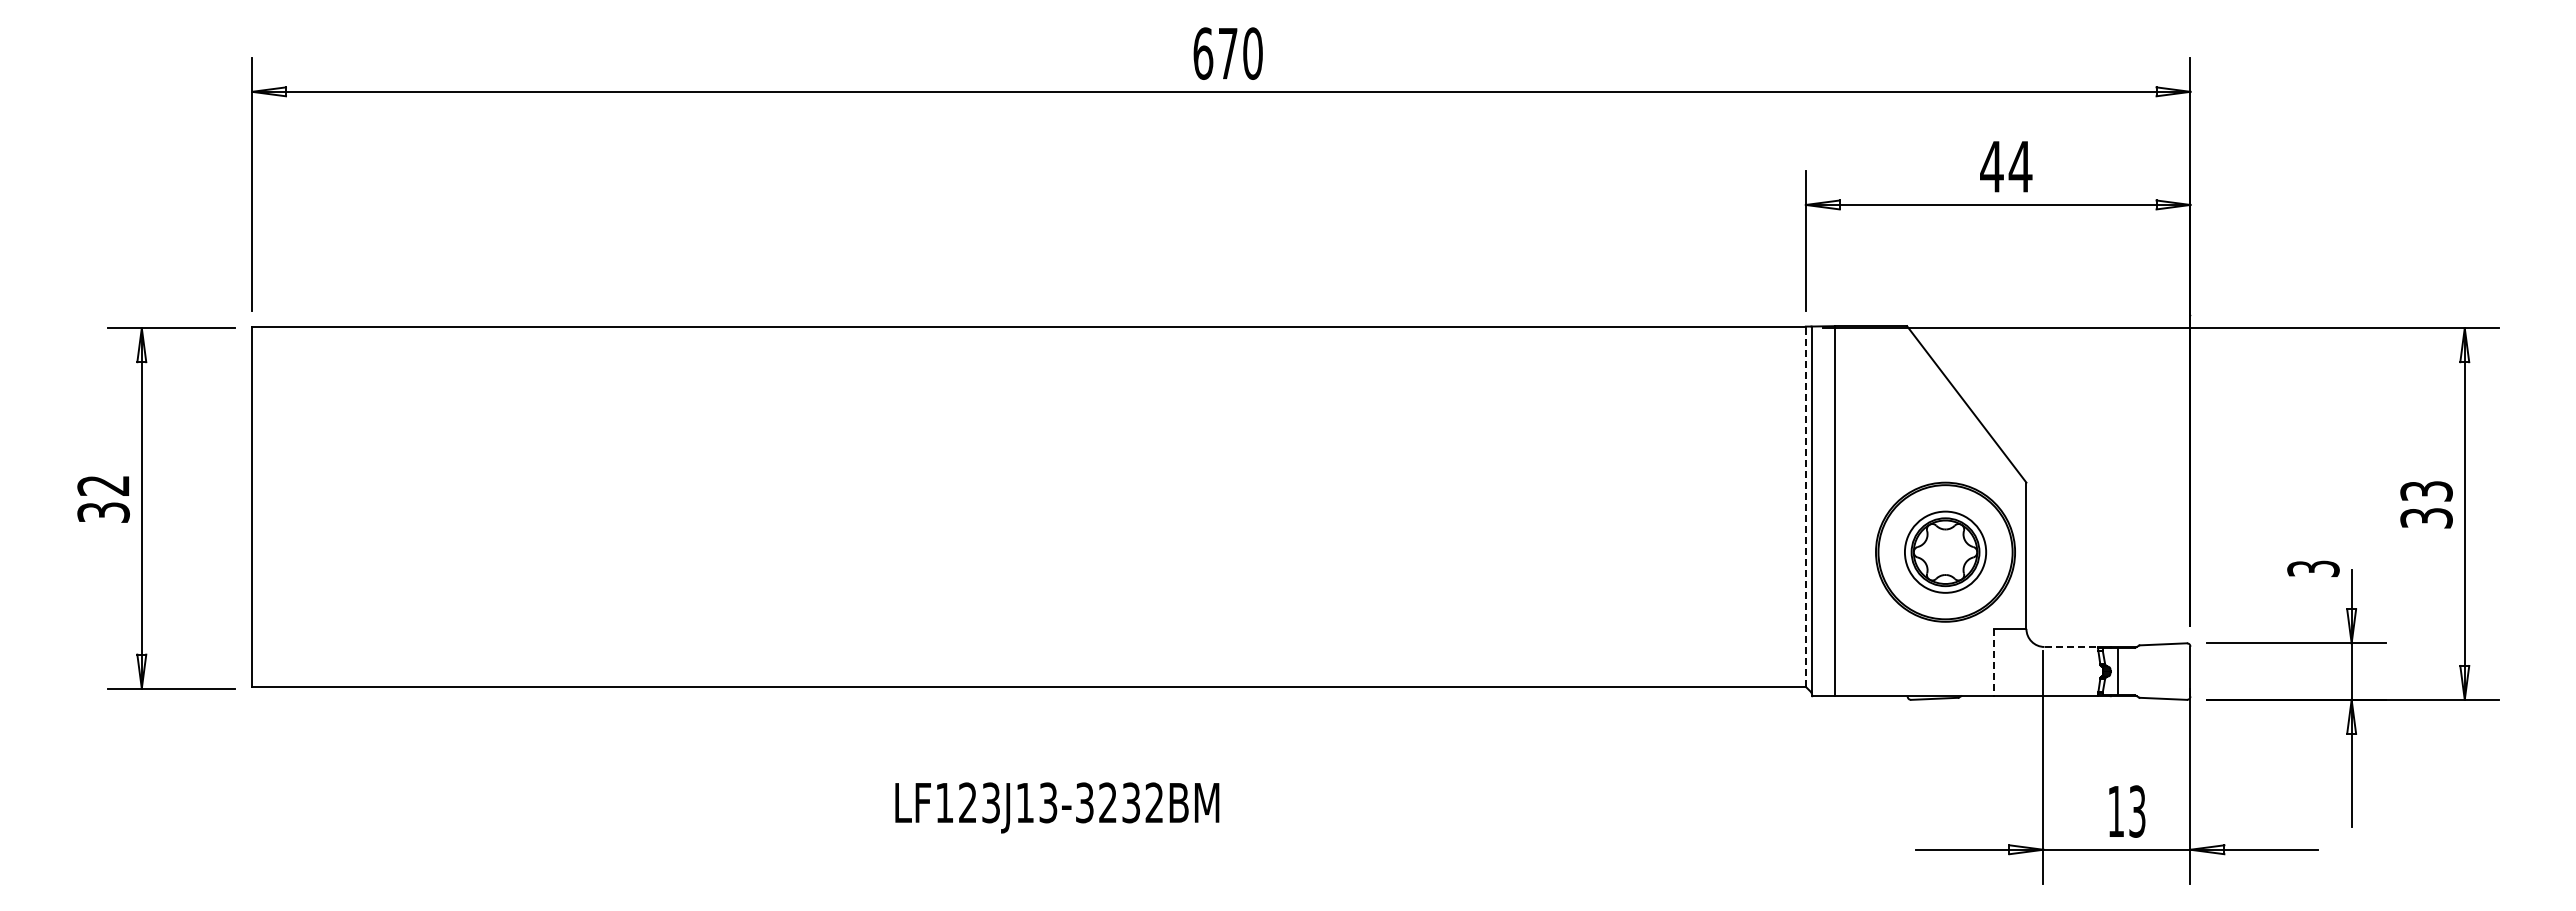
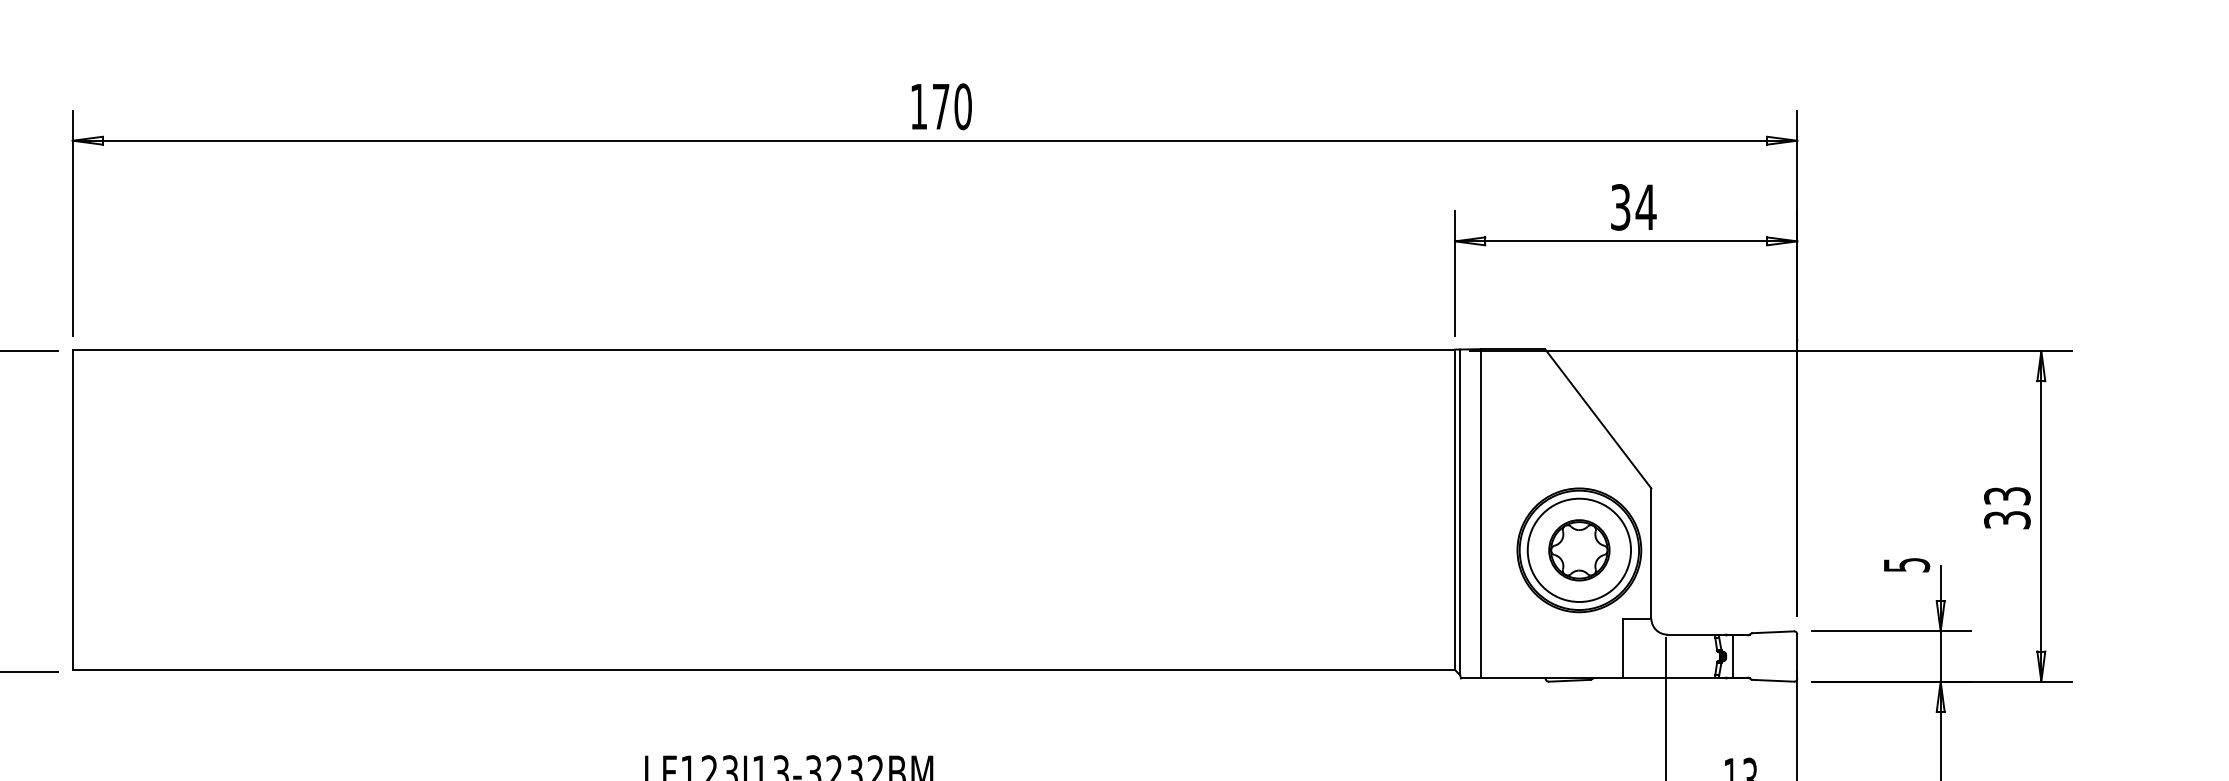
text: (1203, 53) -> (919, 106), 670 -> 170
text: (1991, 166) -> (1620, 207), 44 -> 34
line: (1805, 506) -> (1454, 509), dashed -> solid
circle: (1945, 552) -> (1579, 550), size x1.43
text: (2313, 568) -> (1906, 564), 3 -> 5
line: (2071, 646) -> (1691, 634), dashed -> solid
line: (1994, 662) -> (1622, 648), dashed -> solid

